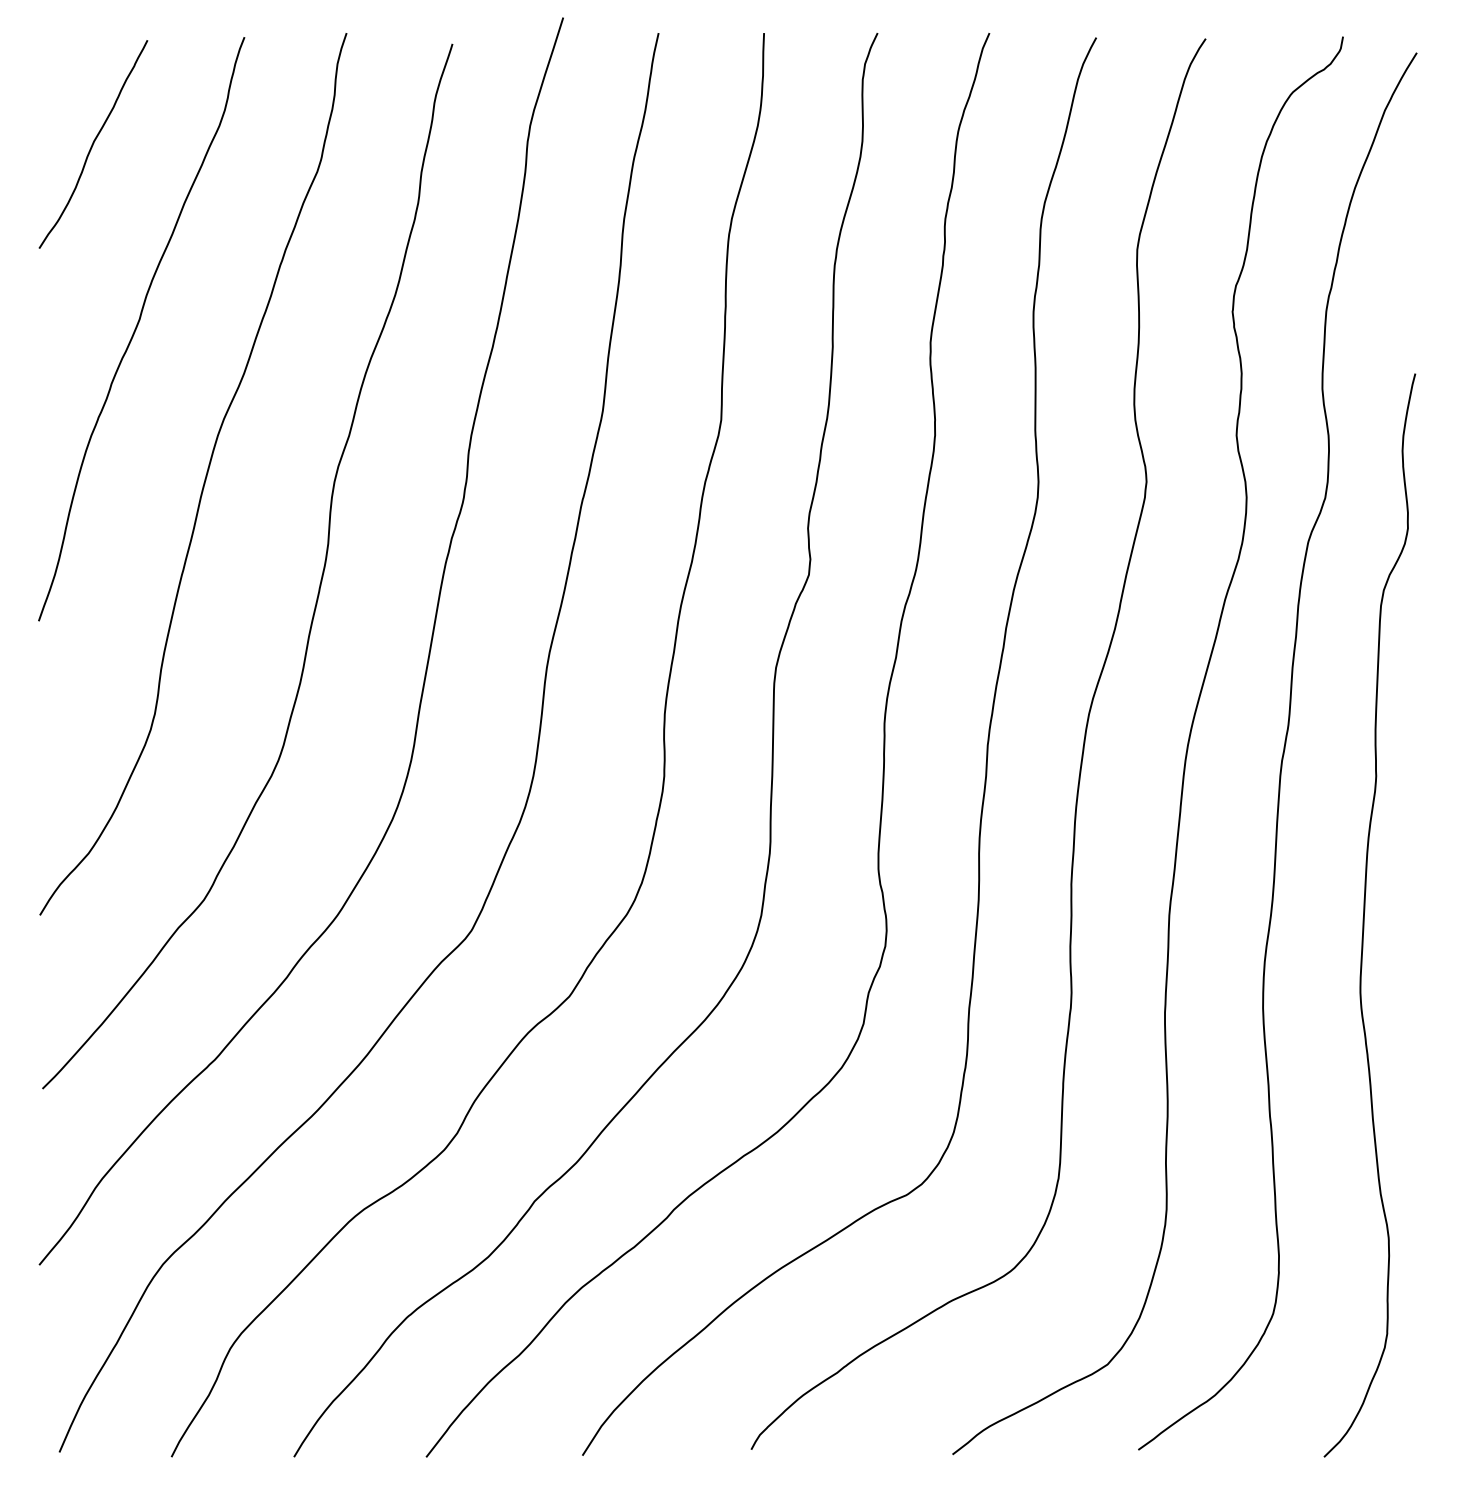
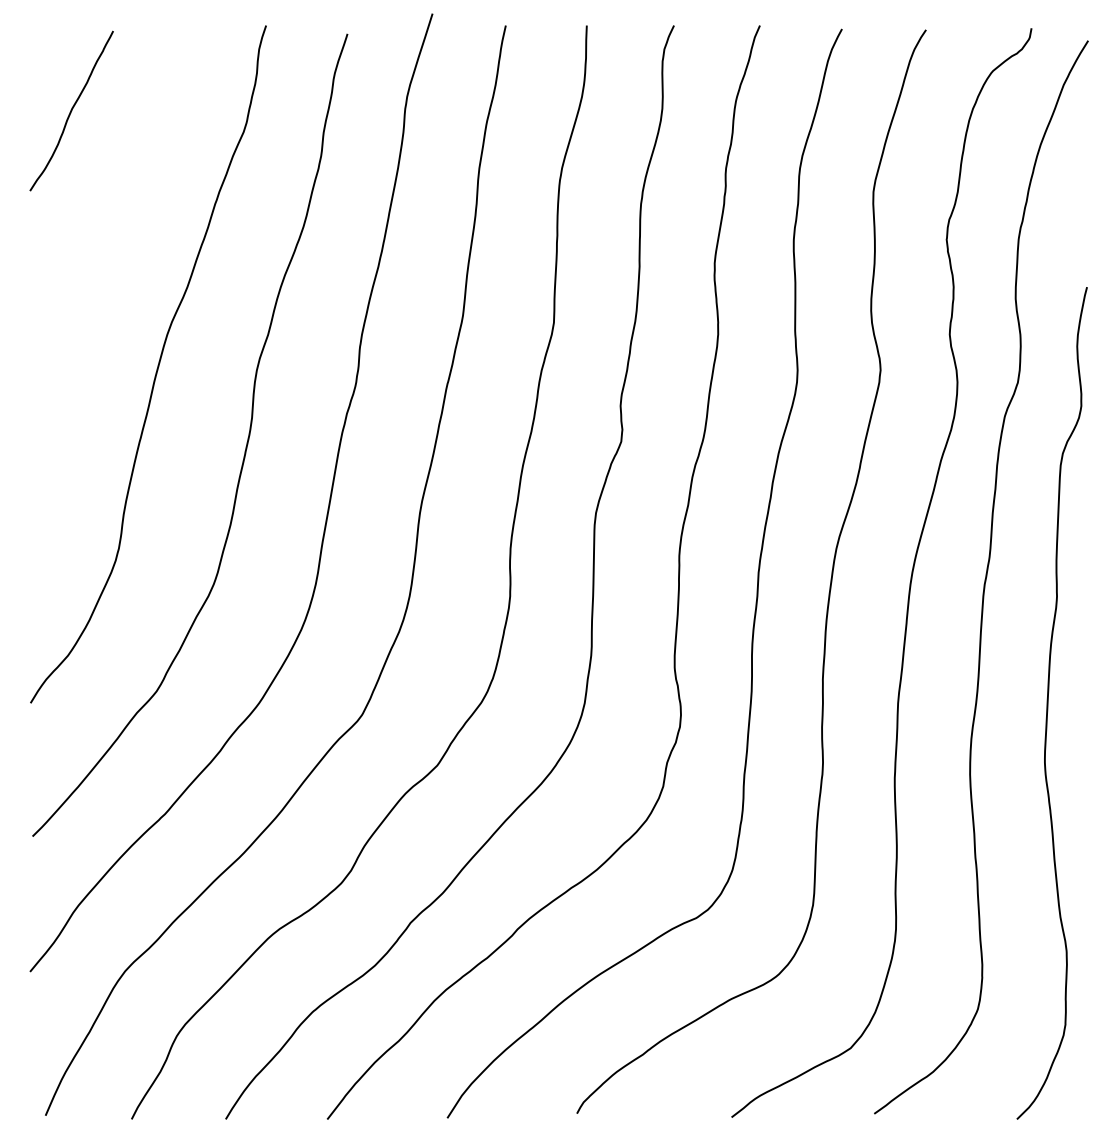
curve: (137, 327) -> (105, 251), removed

